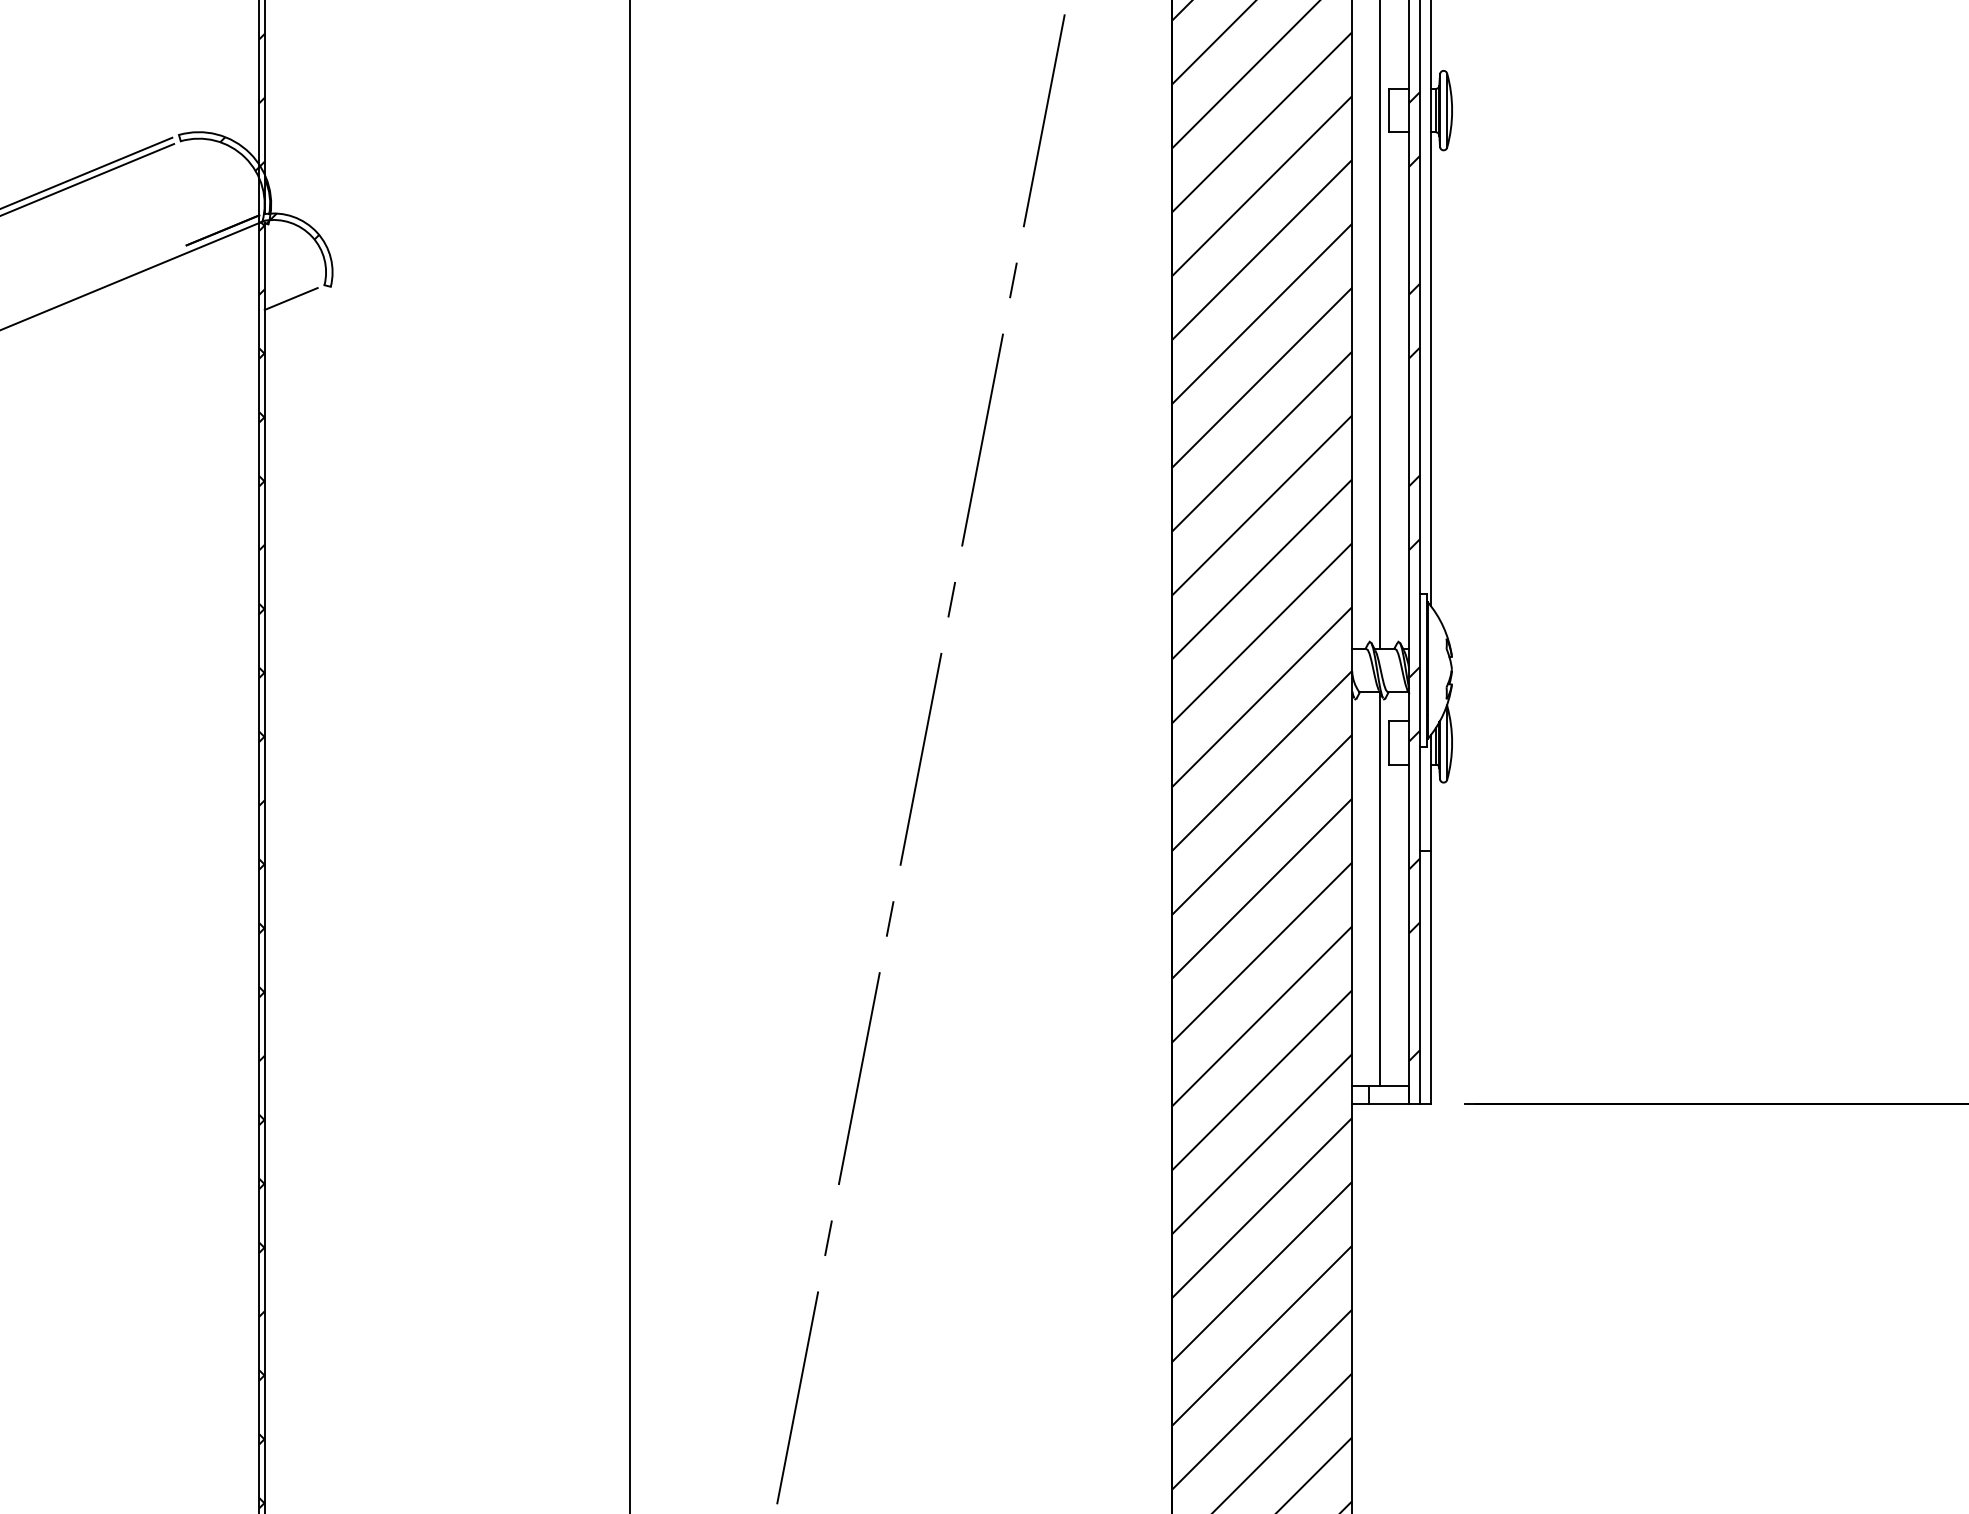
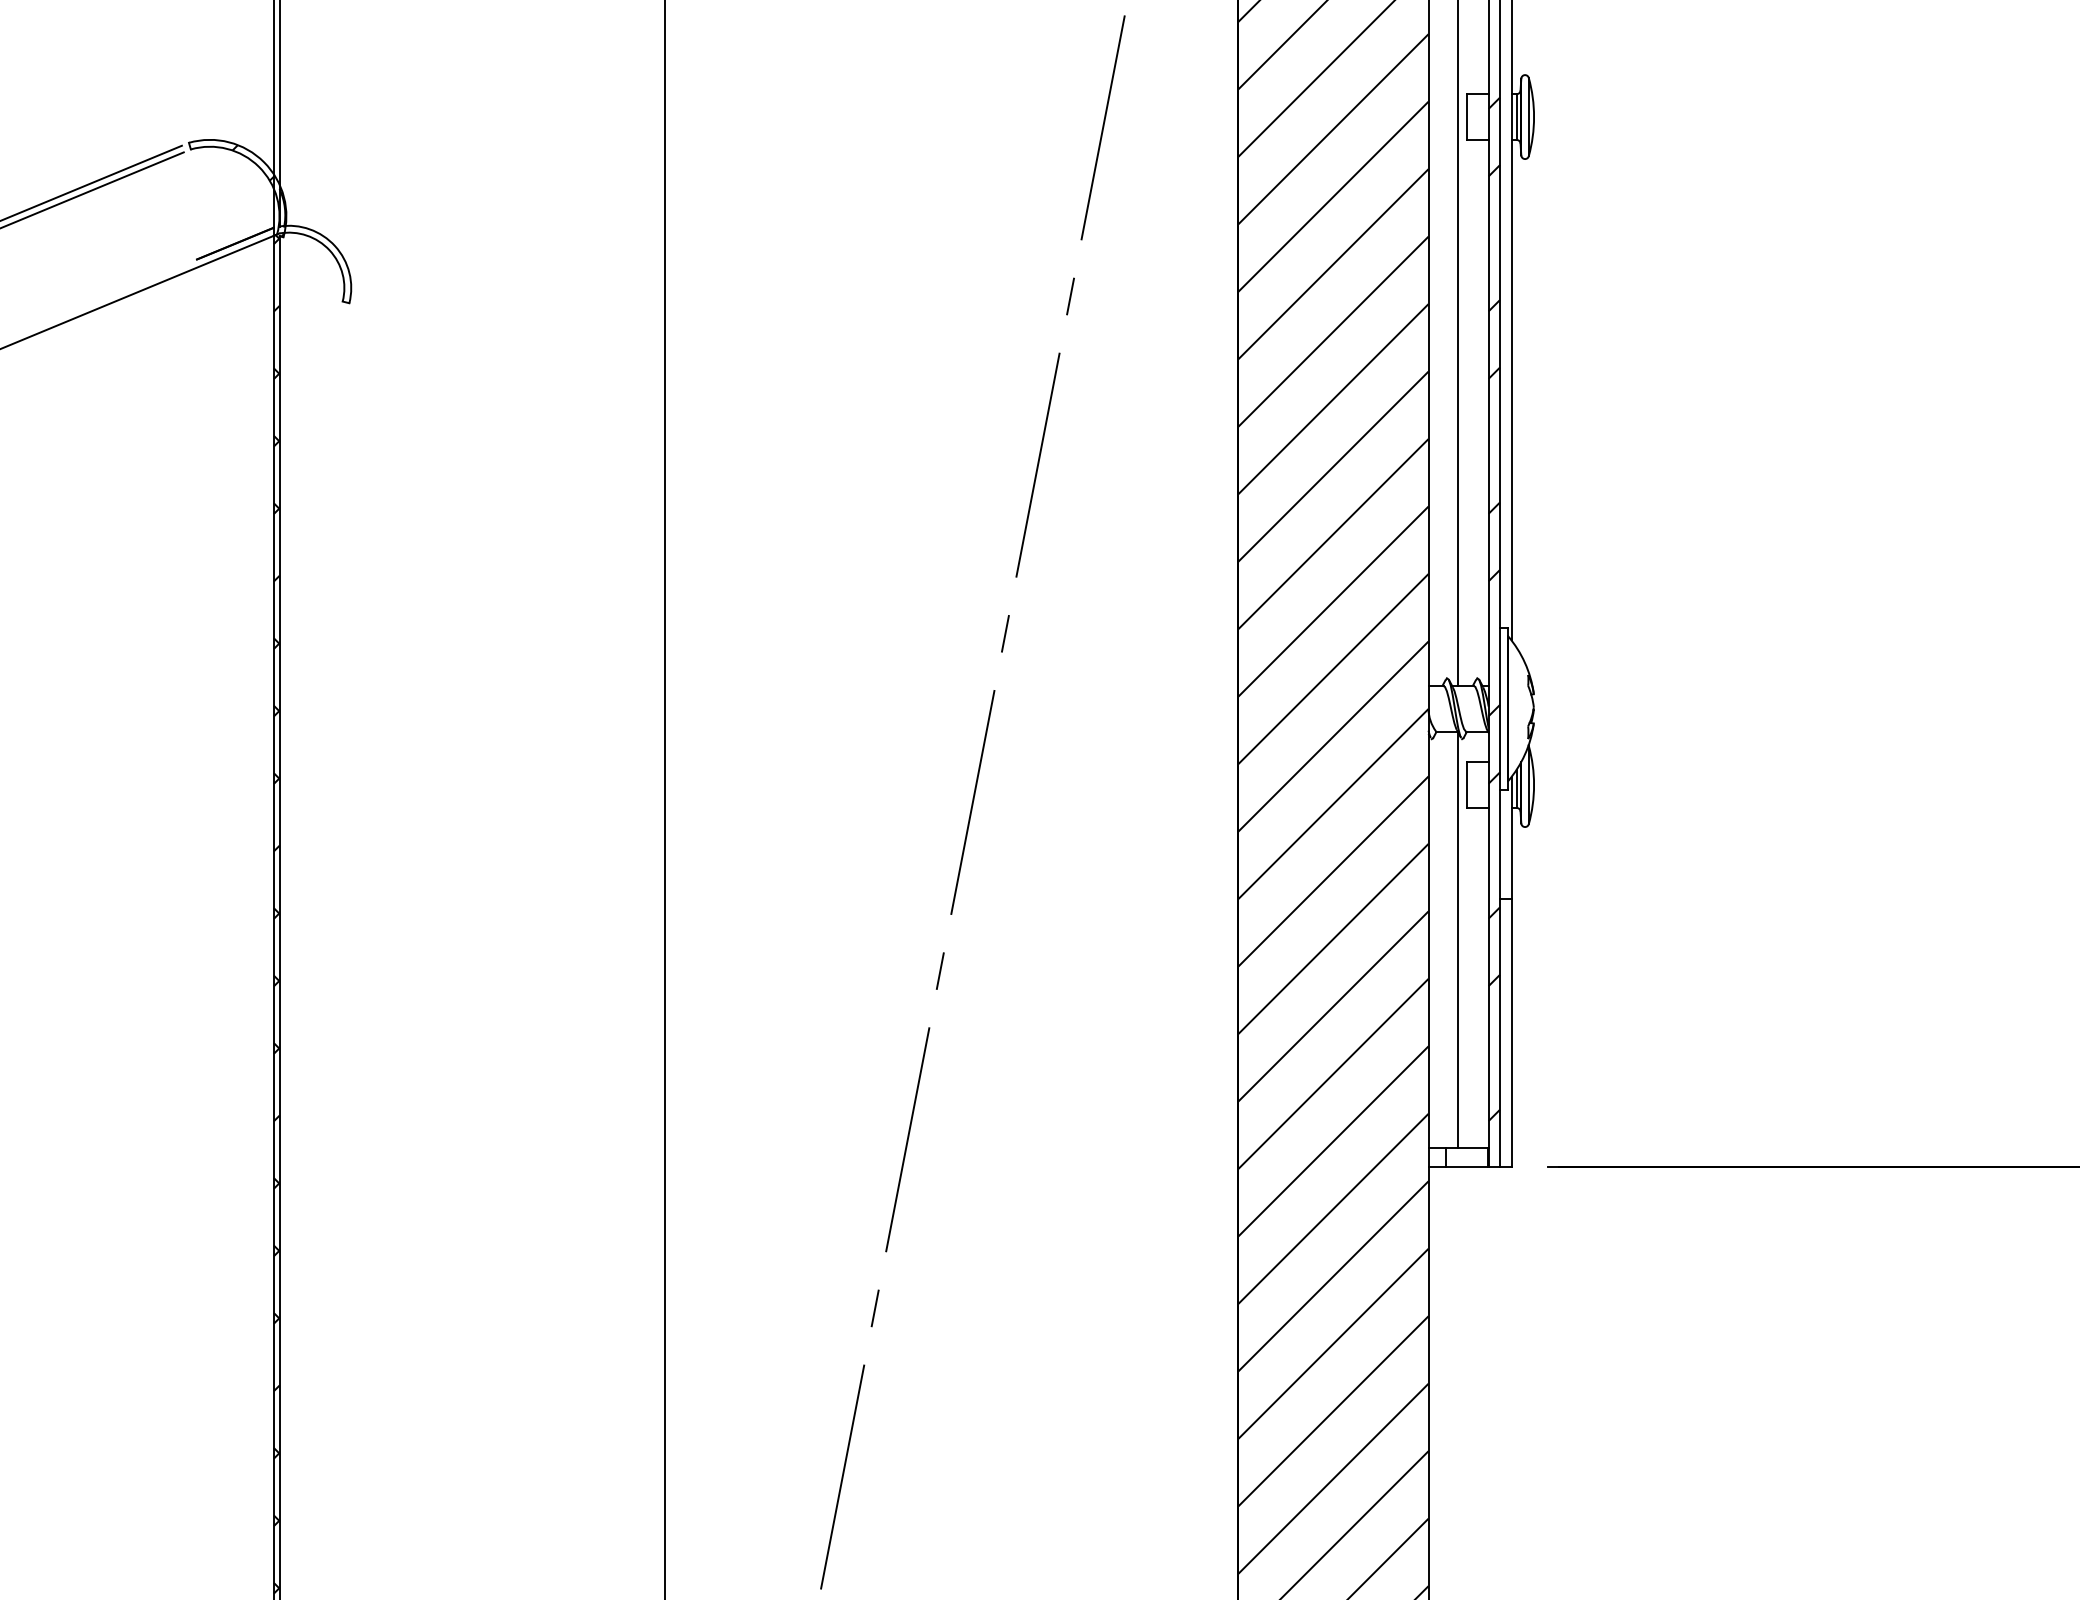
hatch: (289, 136) -> (305, 144), removed
line: (290, 298) -> (306, 315), removed

